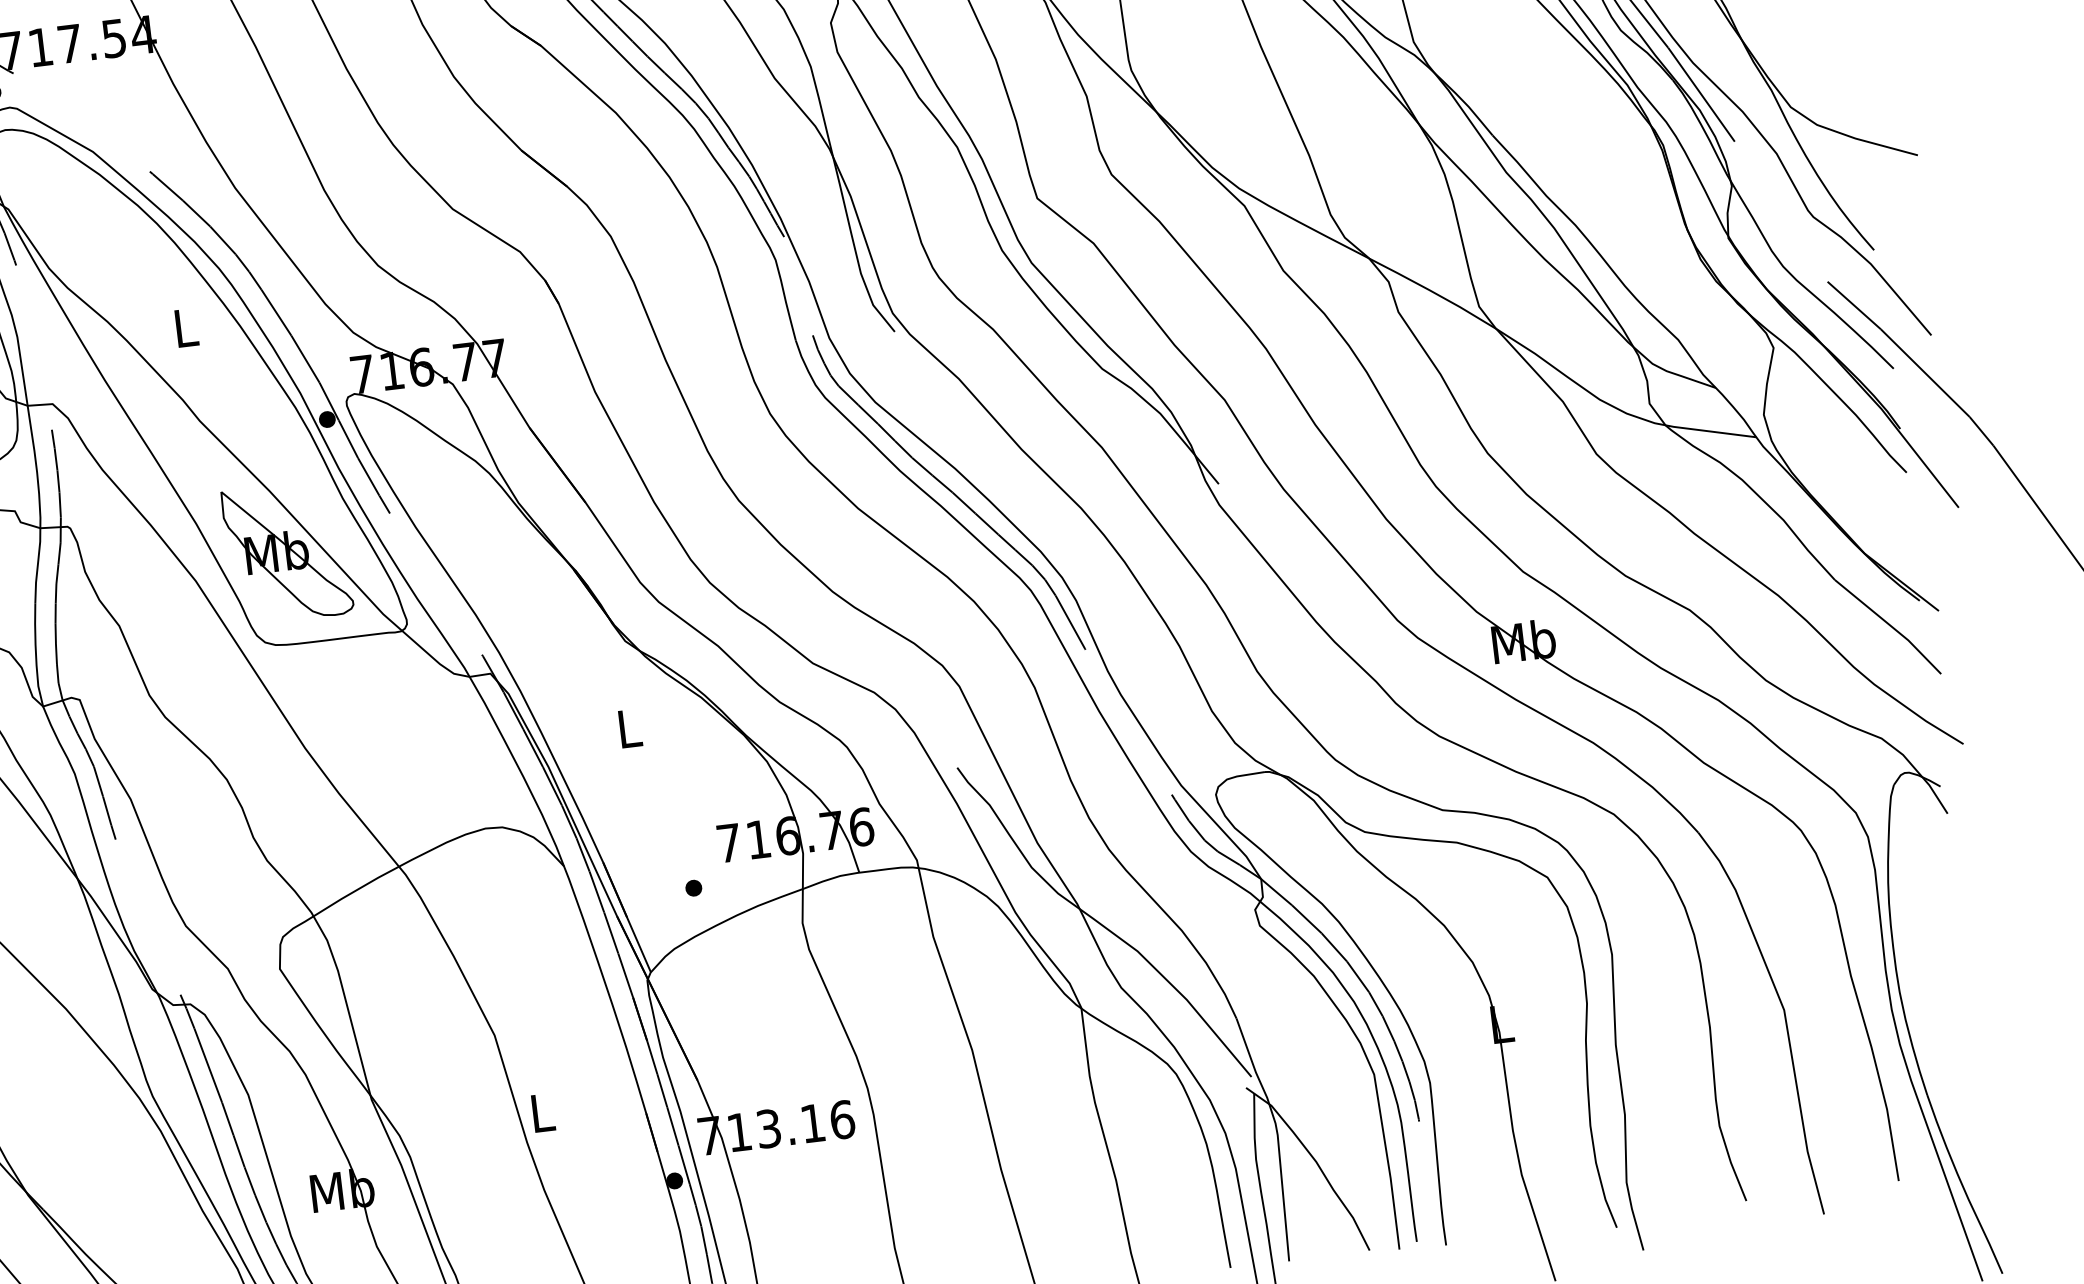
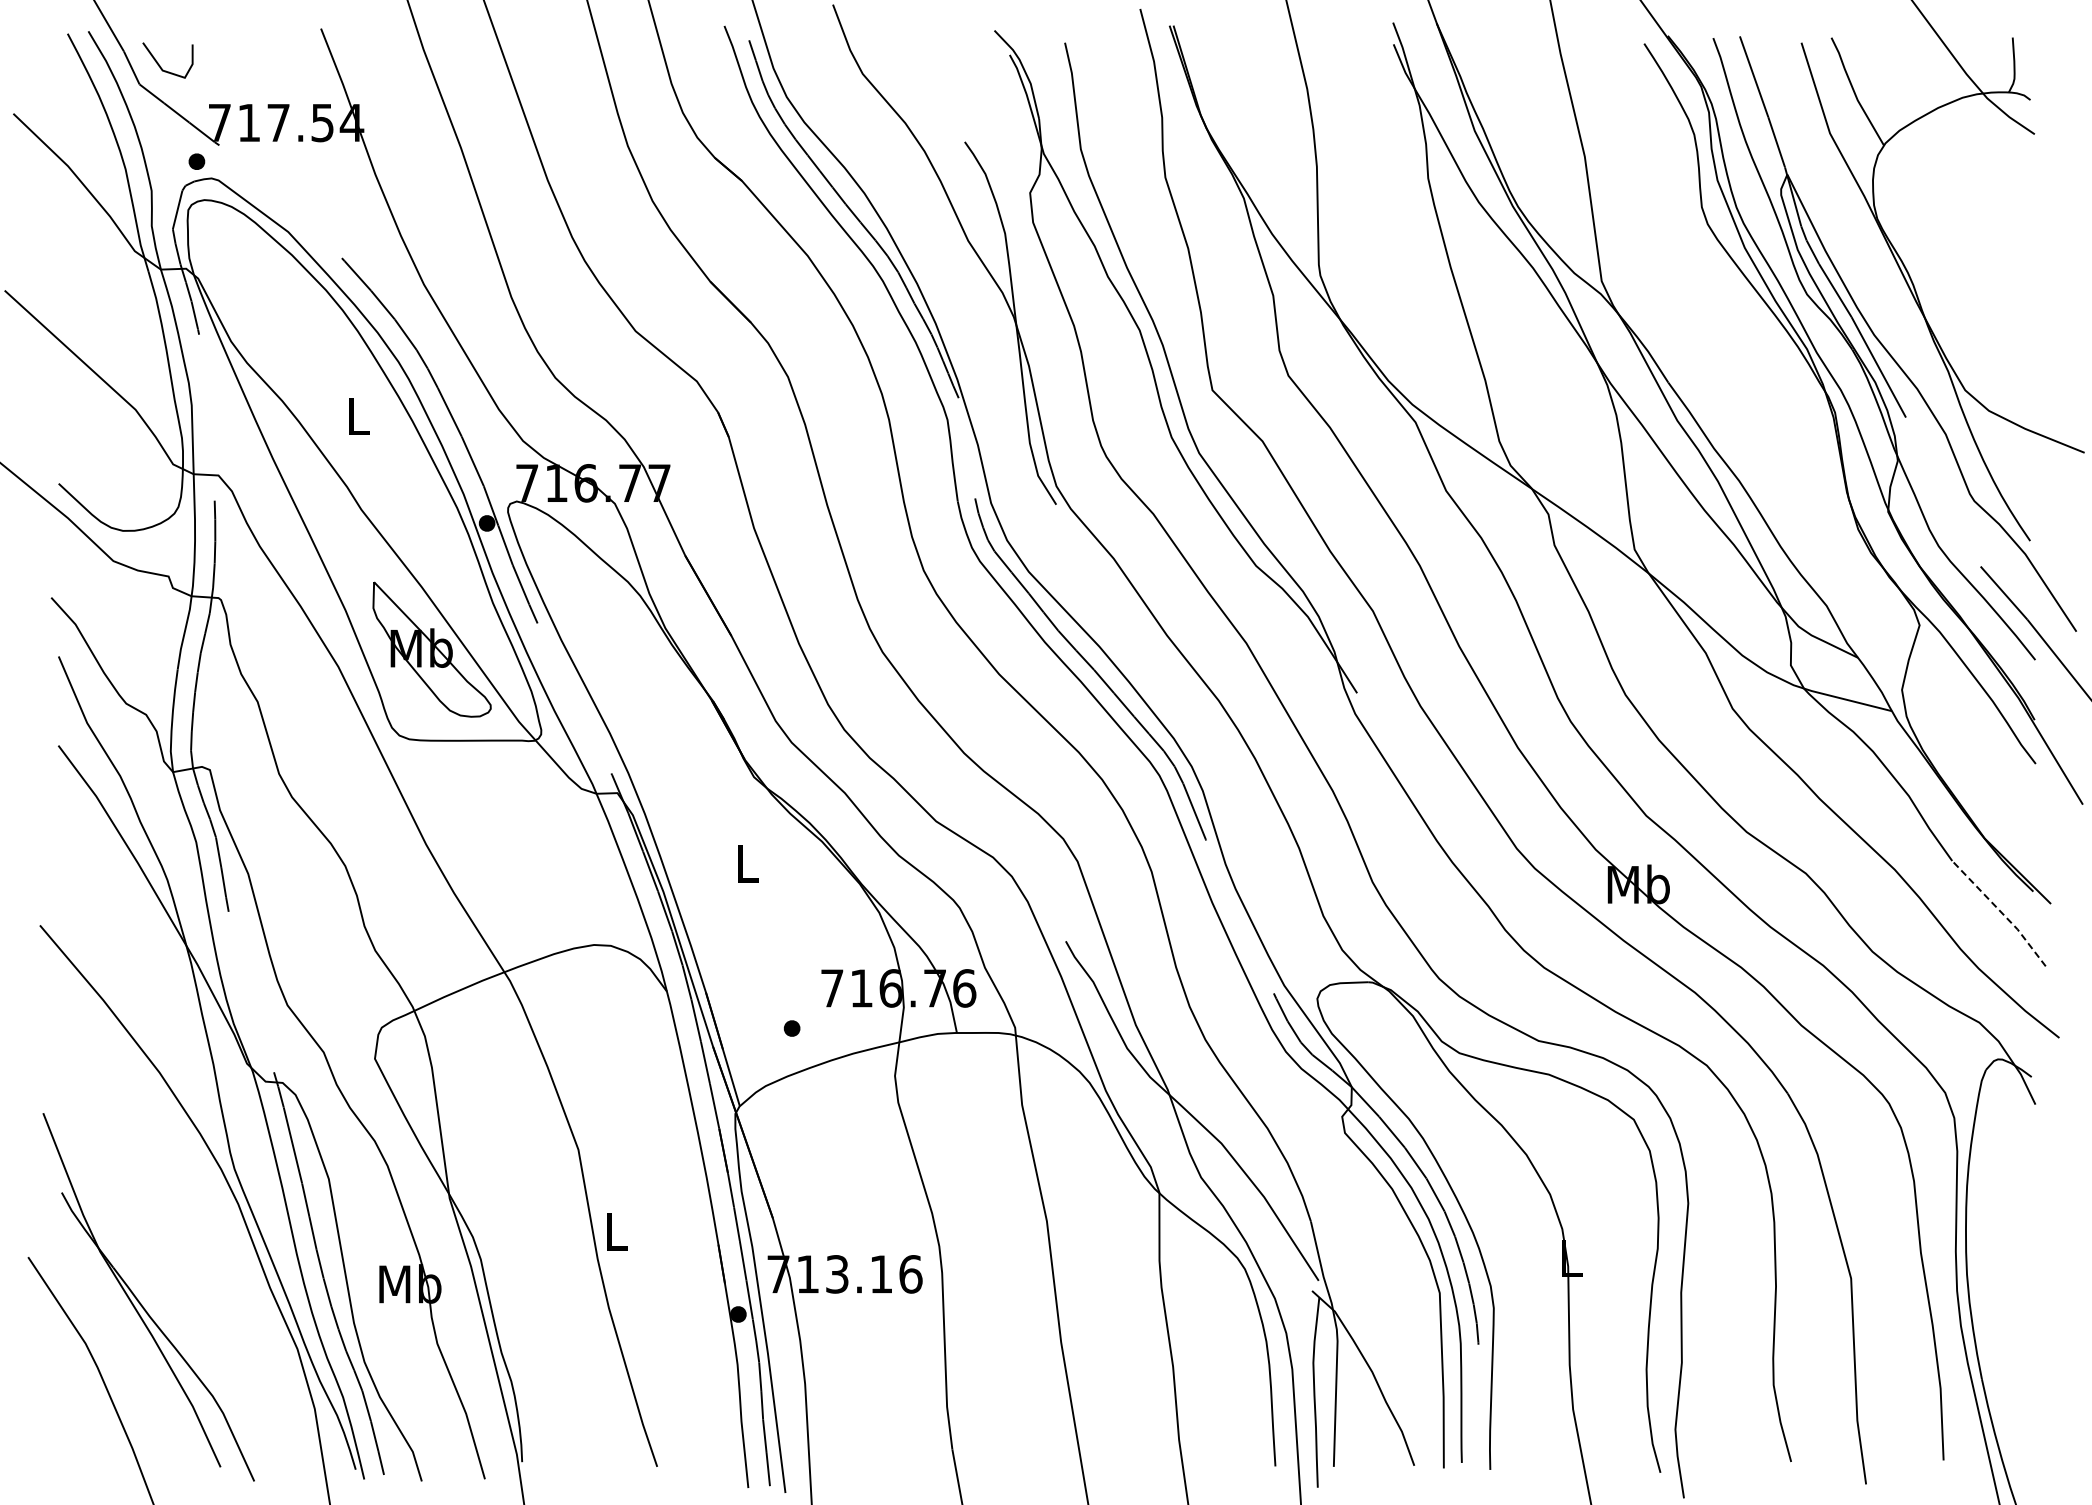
line: (1889, 625) -> (2000, 912), solid -> dashed

